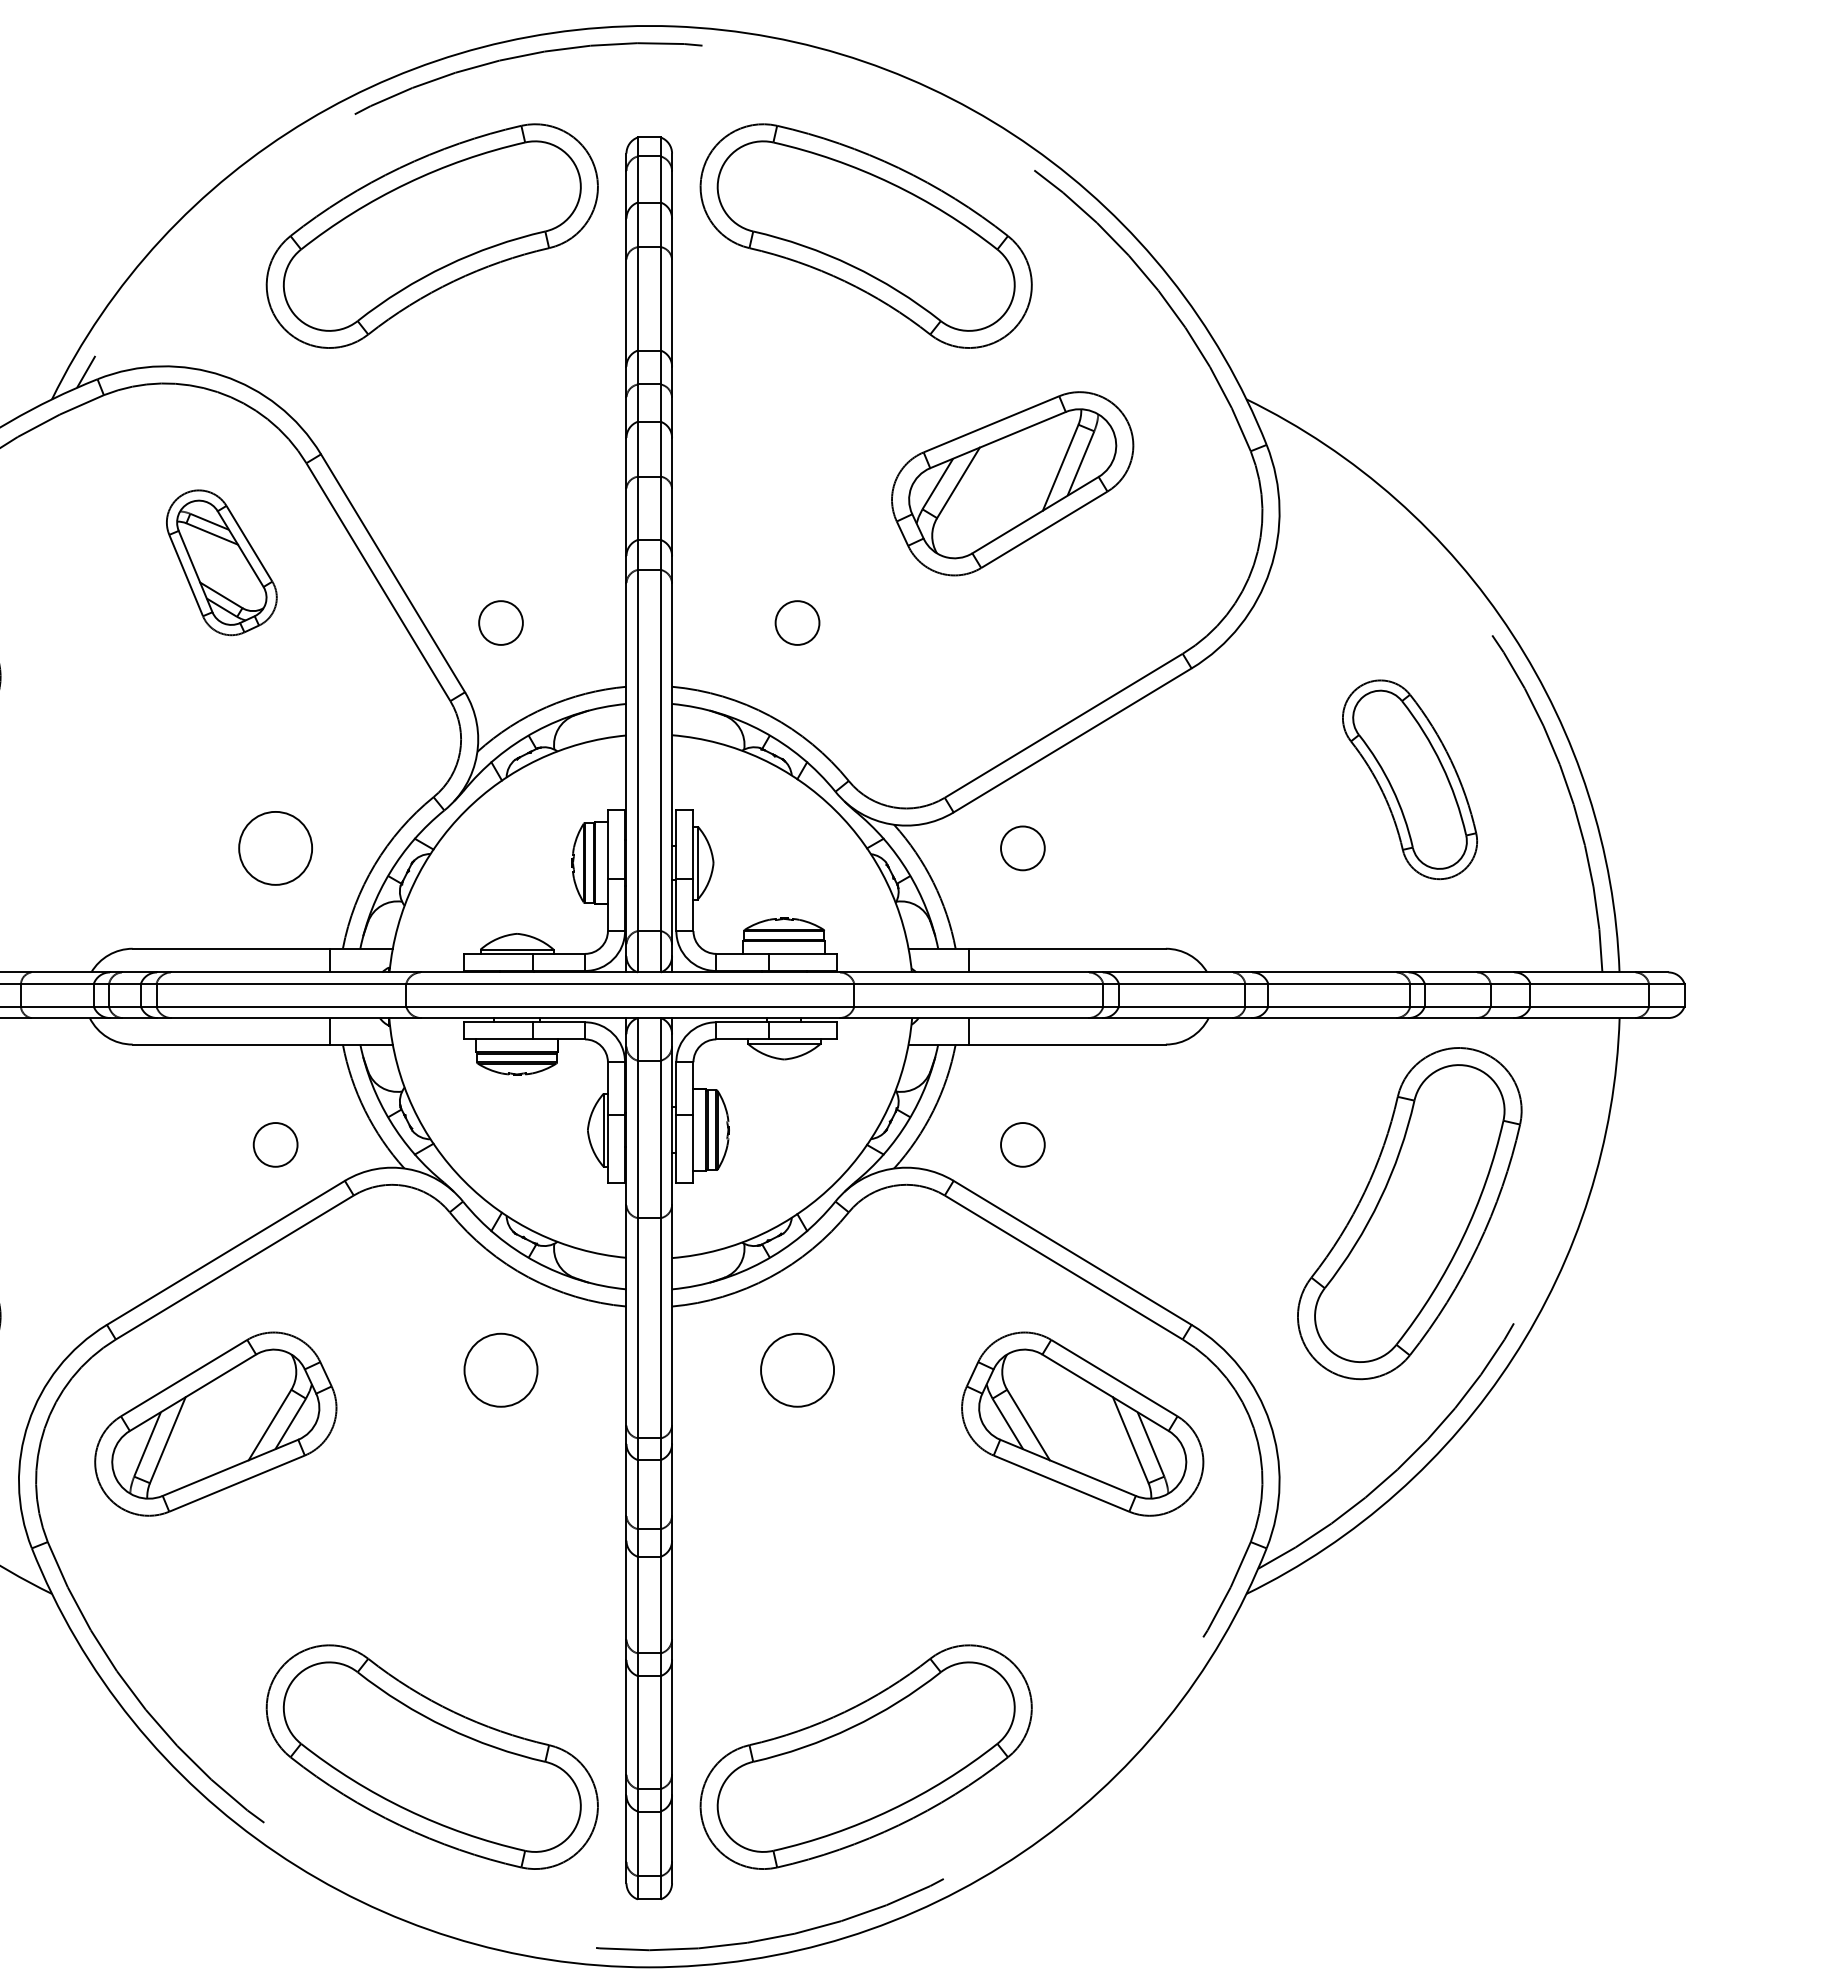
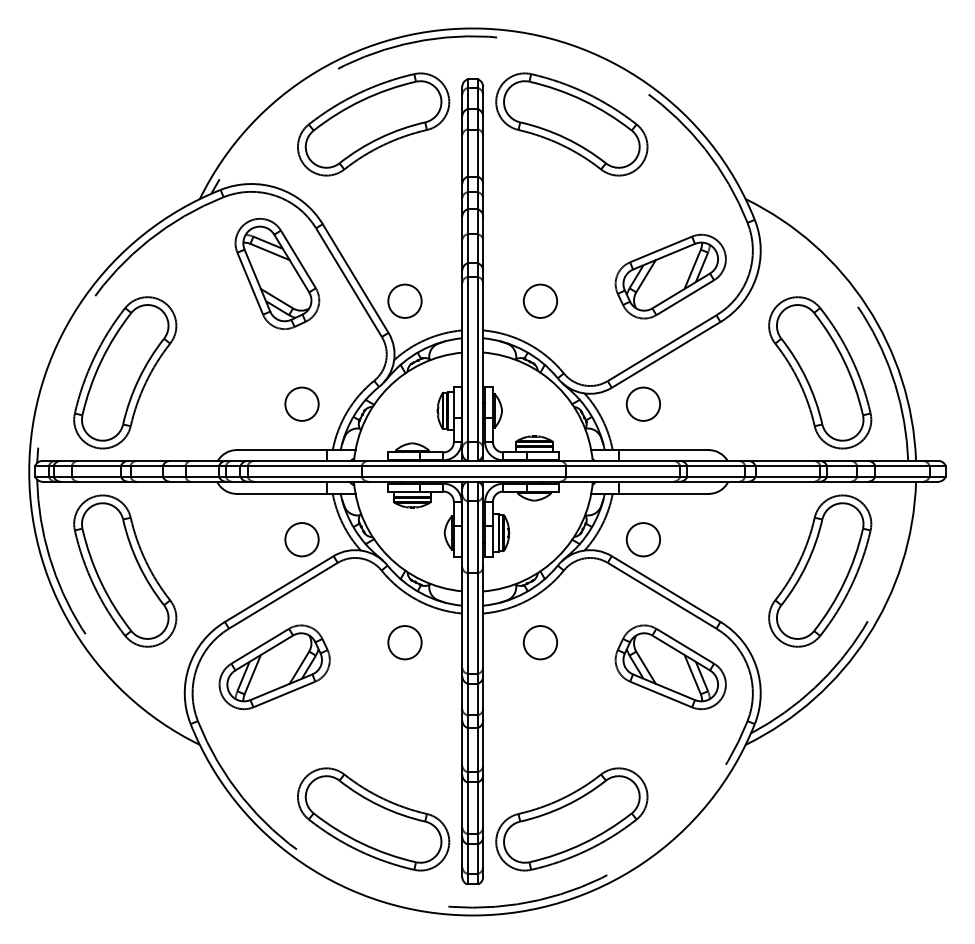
part: (1012, 483) -> (670, 276), moved
part: (221, 562) -> (277, 273), size x1.67
circle: (499, 621) -> (404, 300), size x1.67
circle: (797, 621) -> (540, 300), size x1.67
part: (1410, 778) -> (820, 372), size x1.67
circle: (1023, 846) -> (643, 403), size x1.67
circle: (274, 1144) -> (301, 539), size x1.67
circle: (1023, 1144) -> (643, 539), size x1.67

